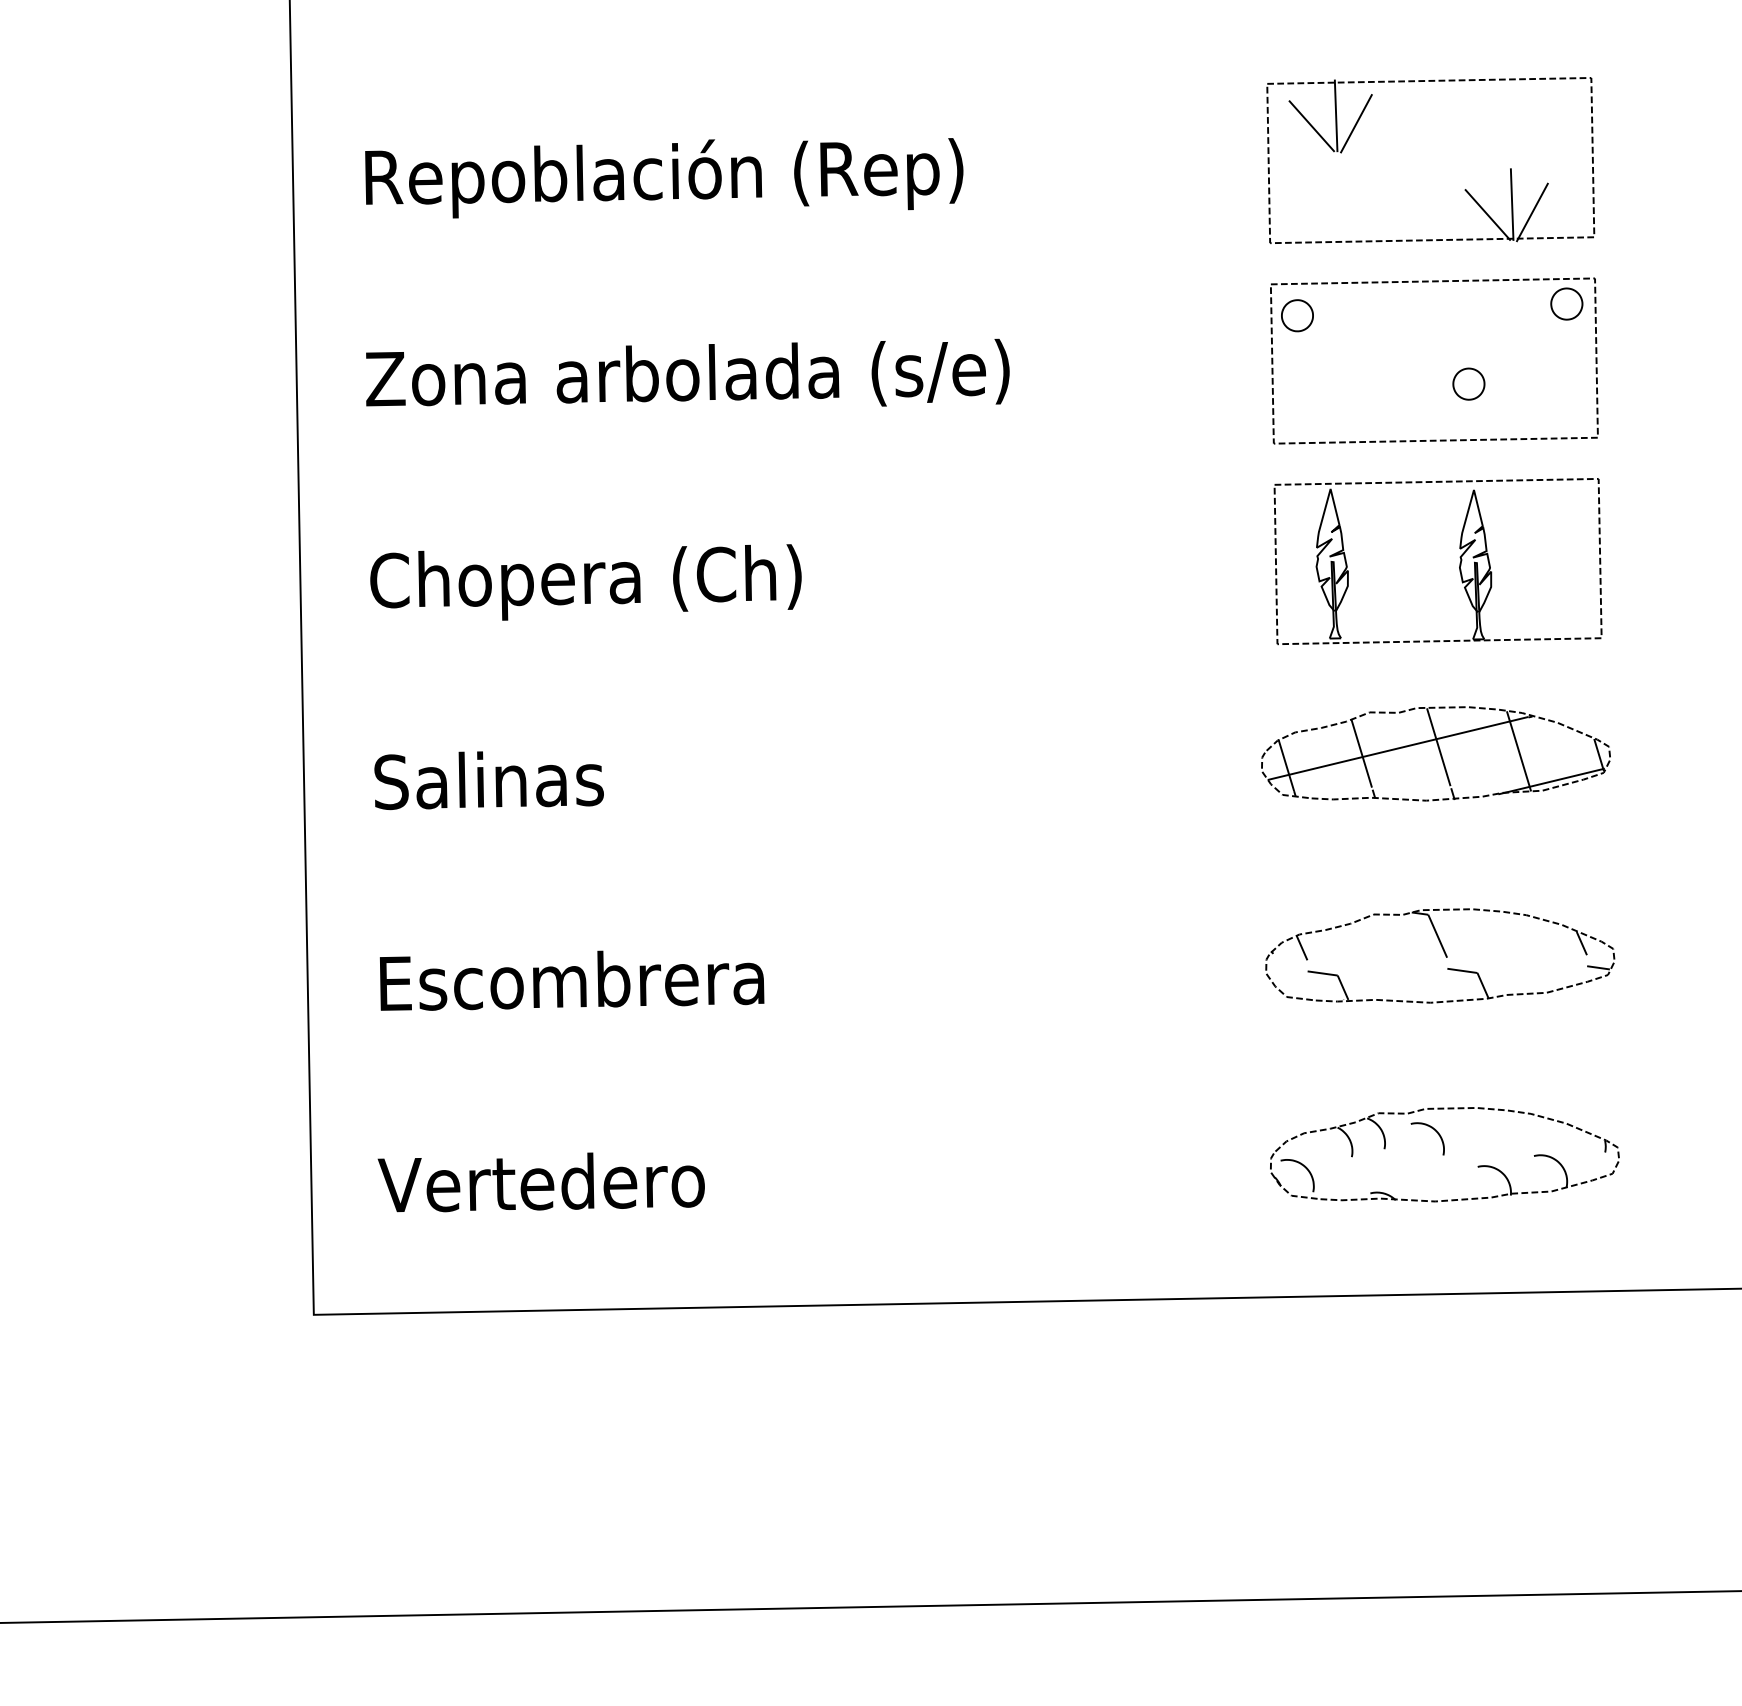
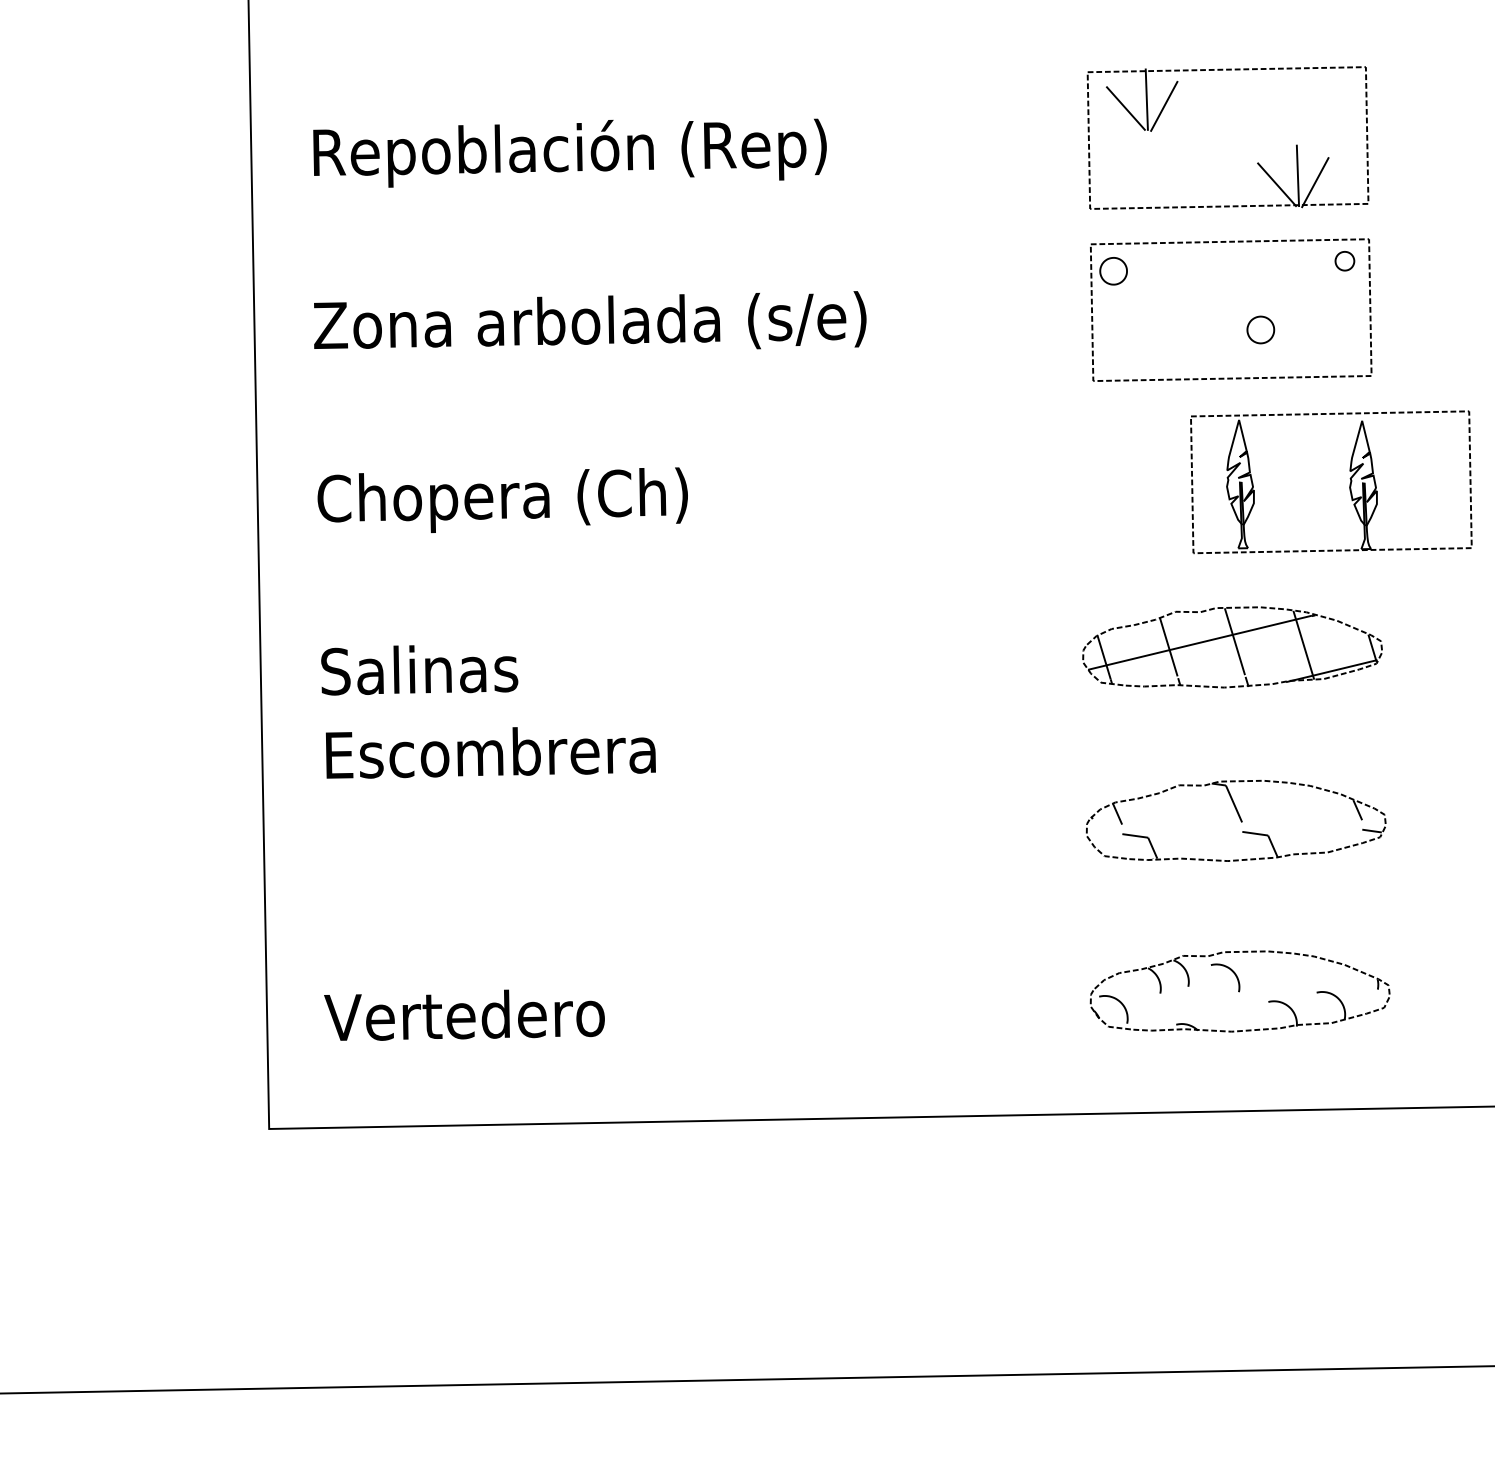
part: (1566, 303) -> (1344, 260), size x0.7
part: (1459, 563) -> (1349, 483), moved
text: (572, 980) -> (491, 752), moved

